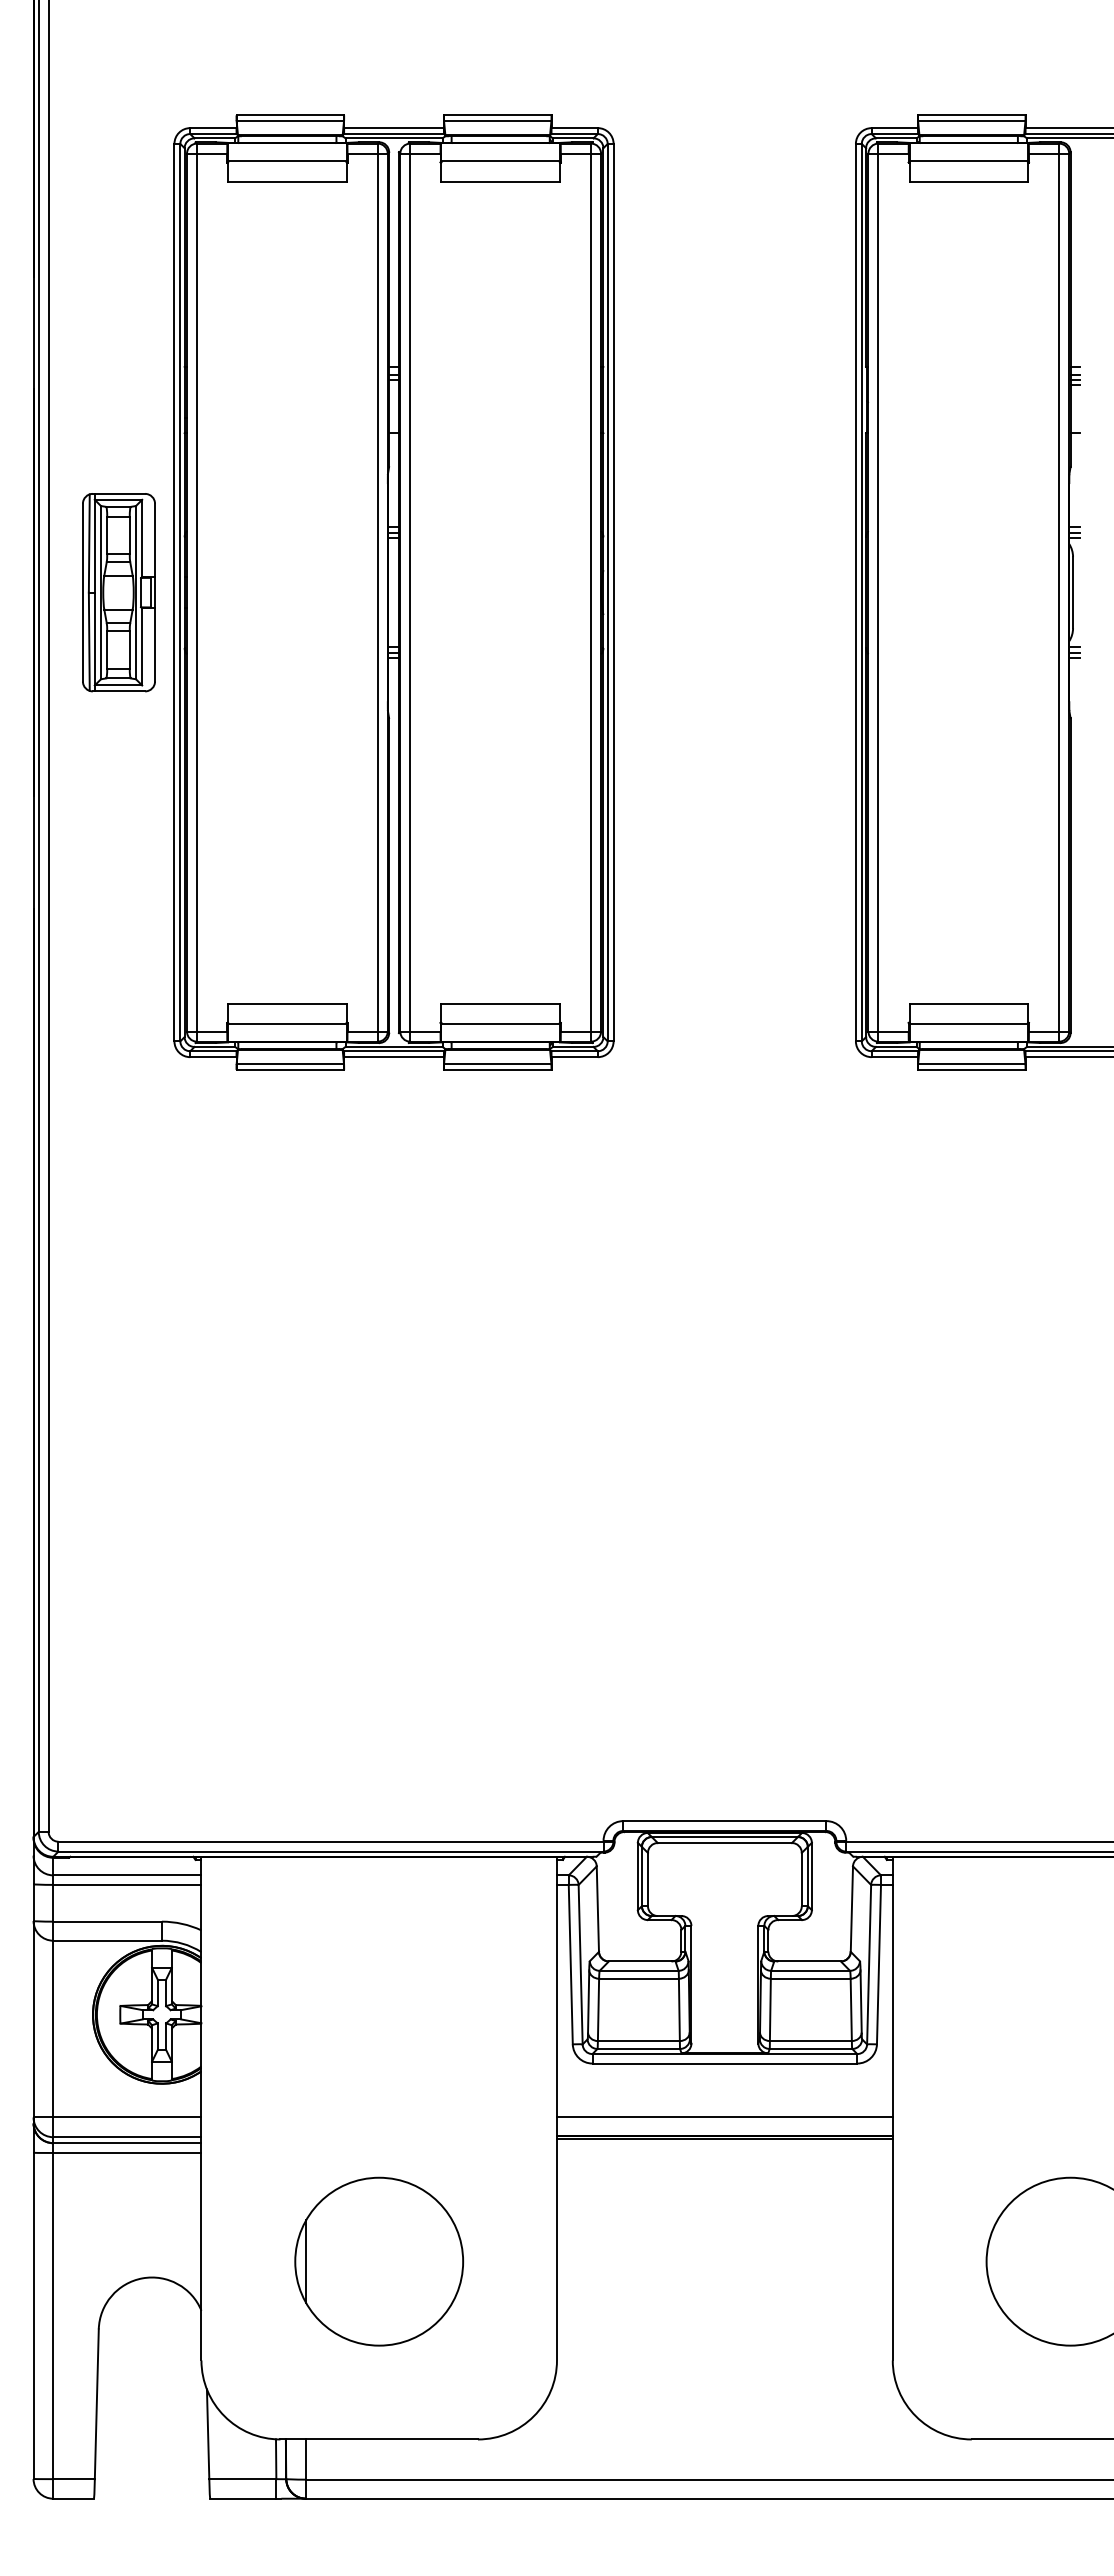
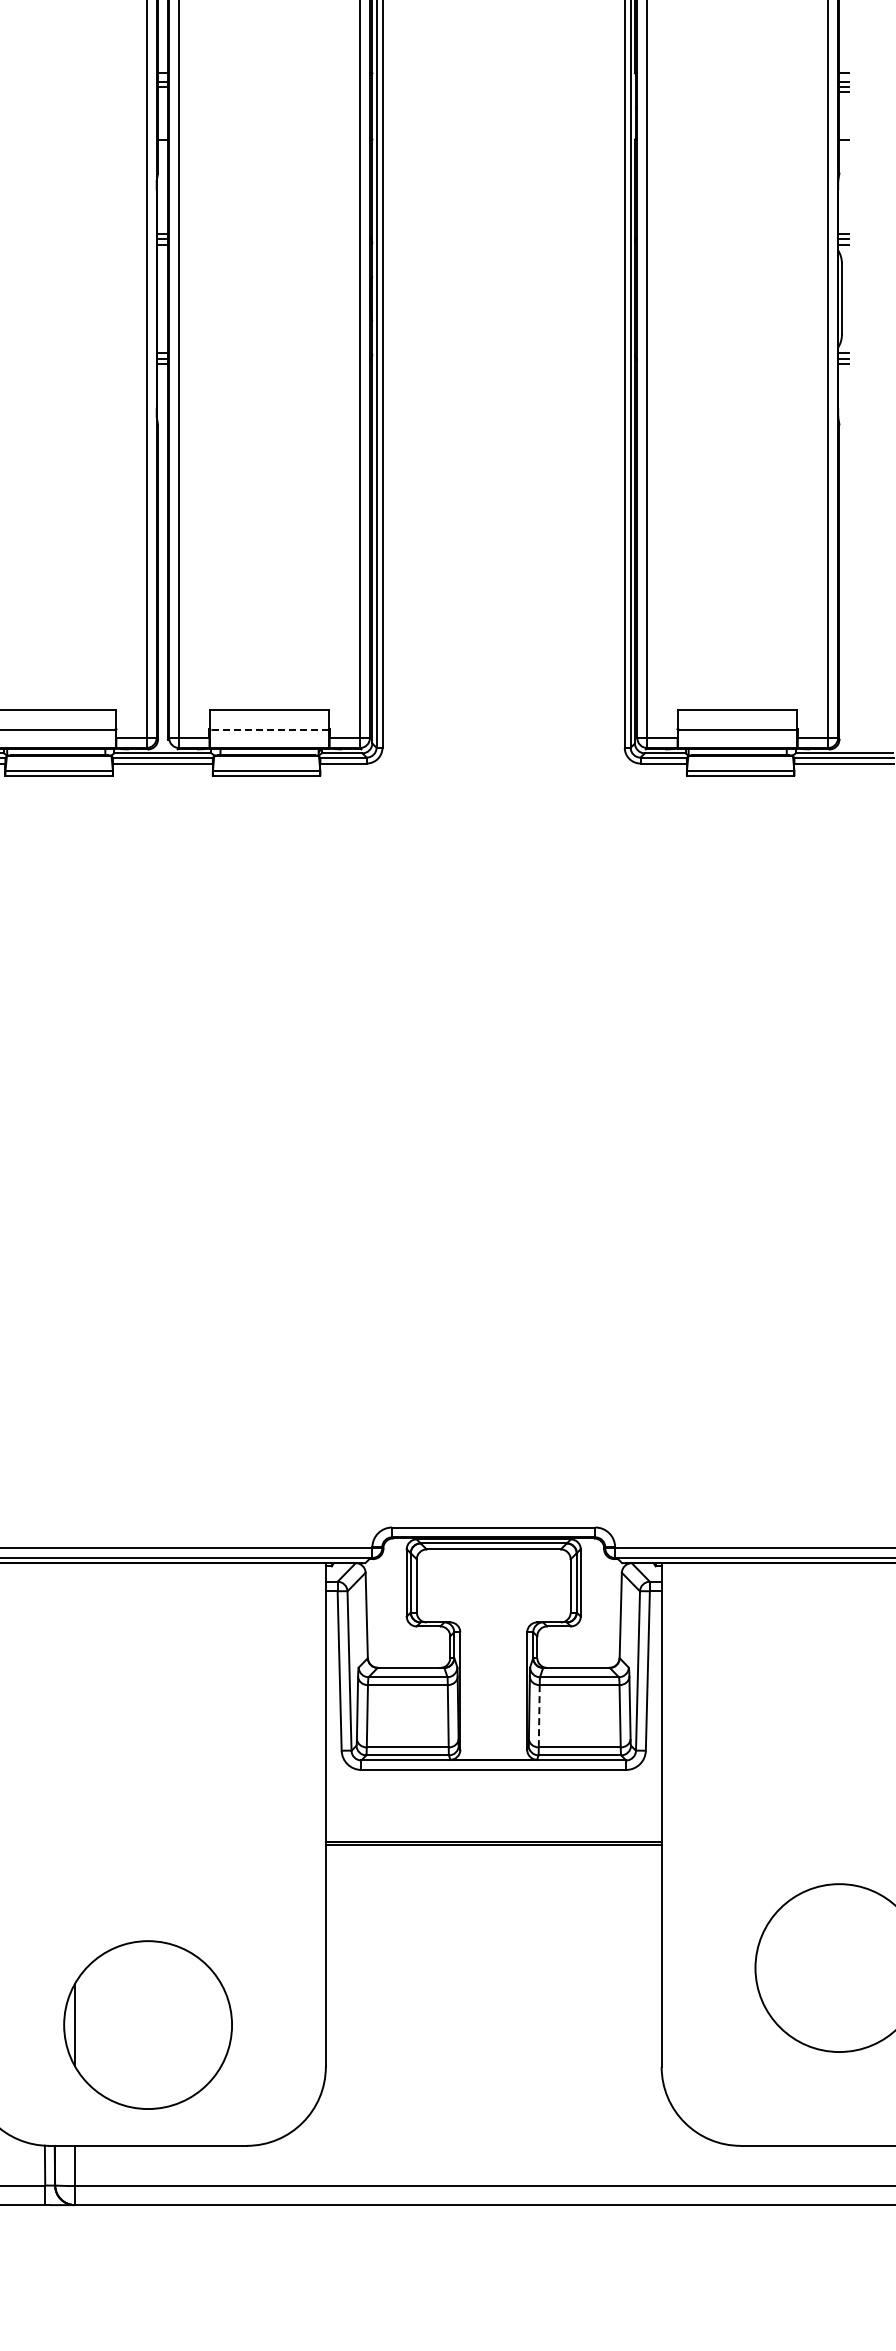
line: (500, 1024) -> (269, 730), solid -> dashed
line: (770, 2010) -> (539, 1716), solid -> dashed
line: (724, 2116) -> (493, 1822), removed
part: (379, 2261) -> (148, 2024), moved

